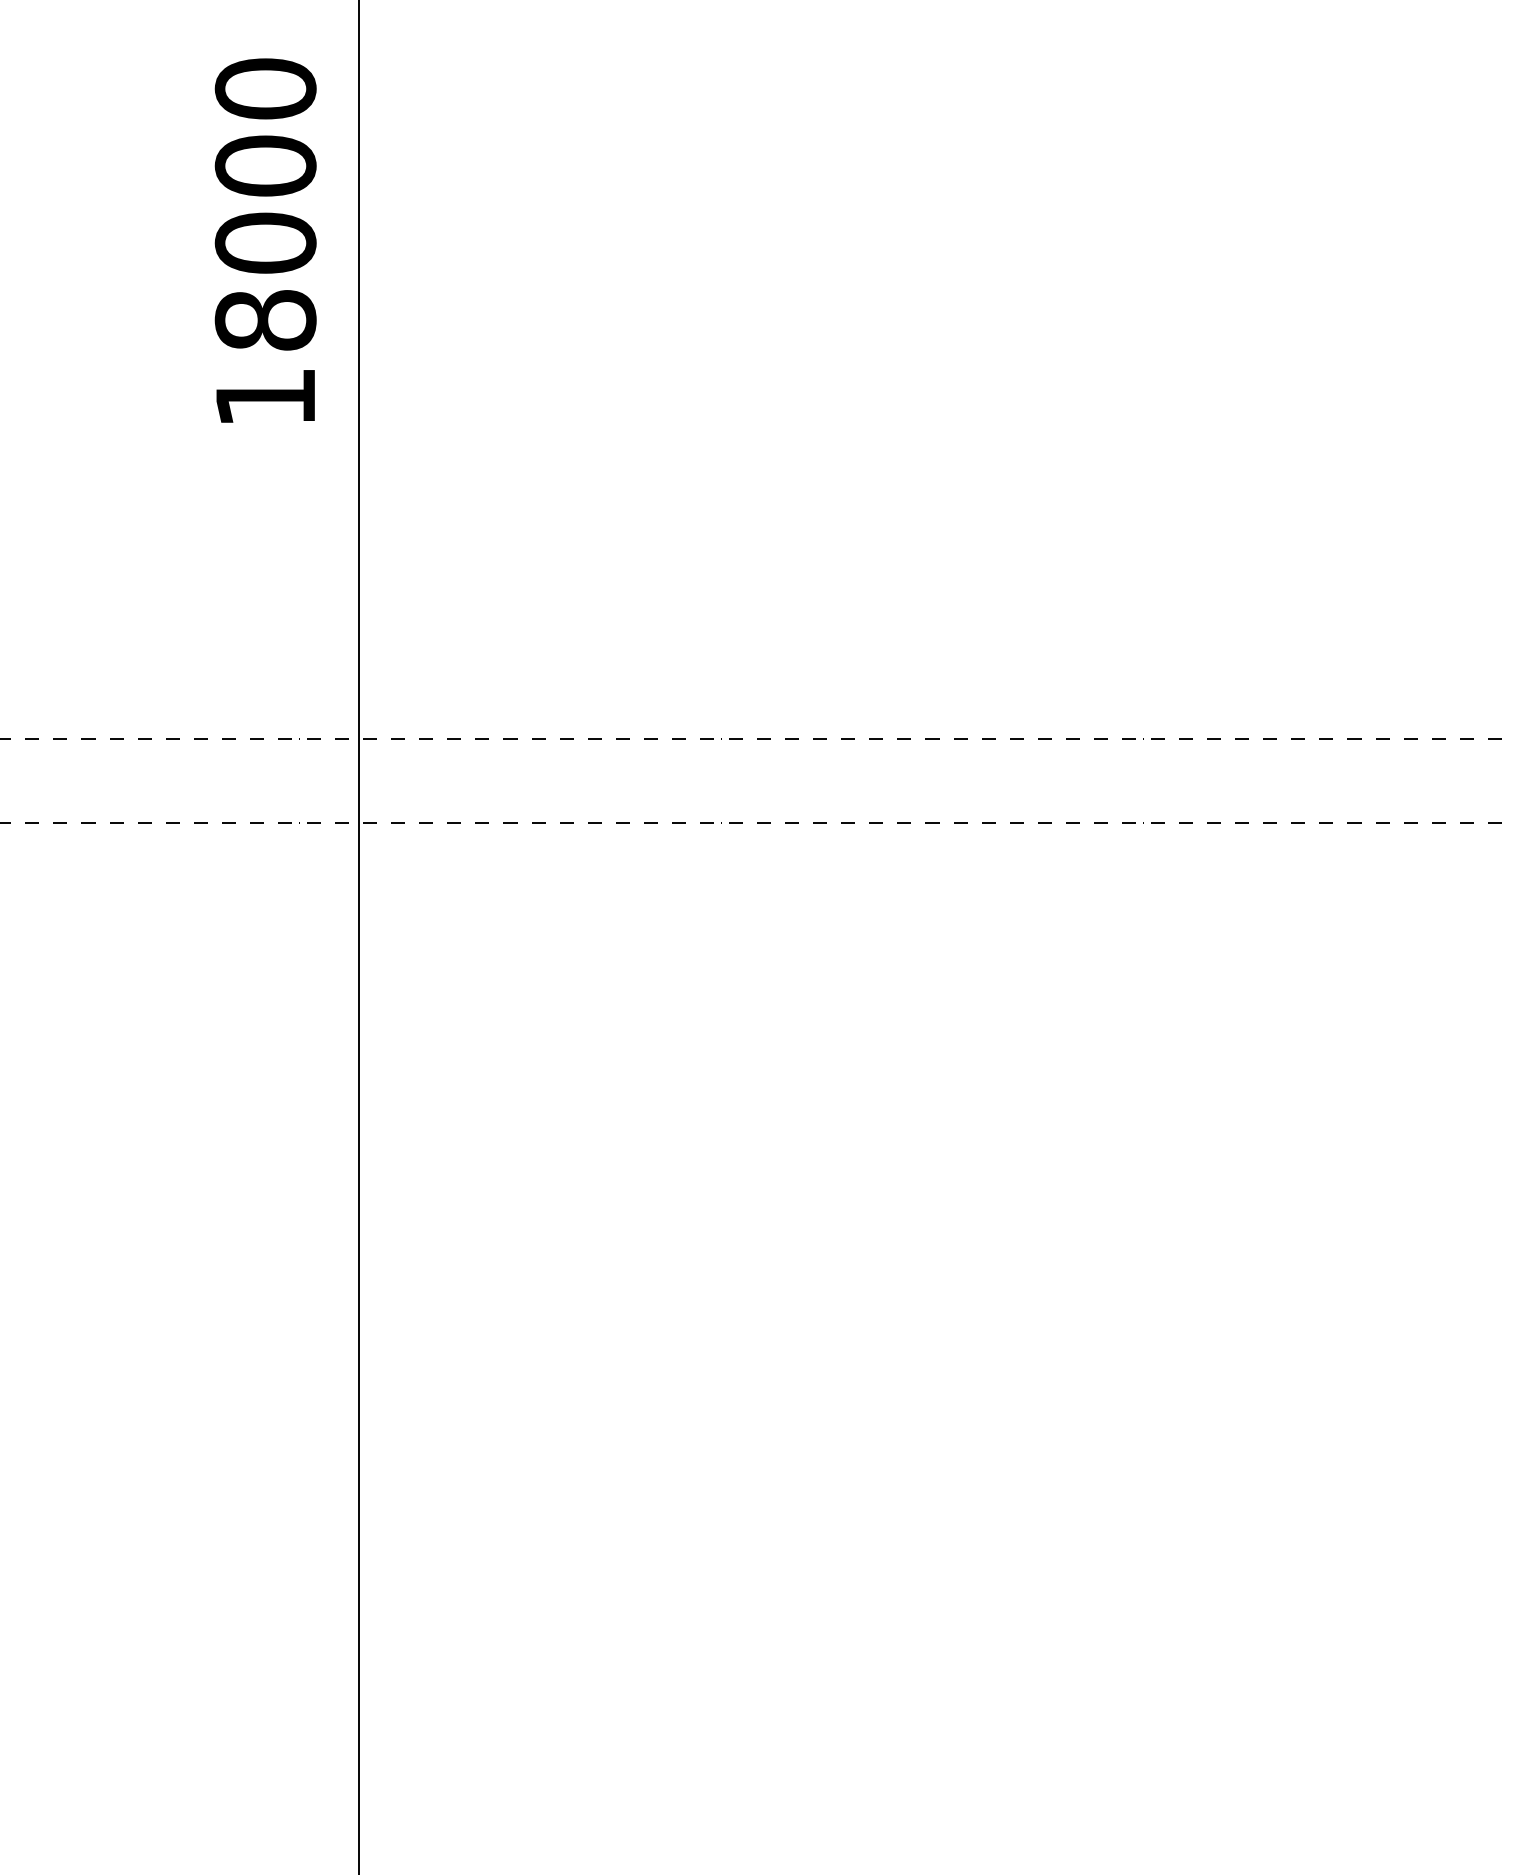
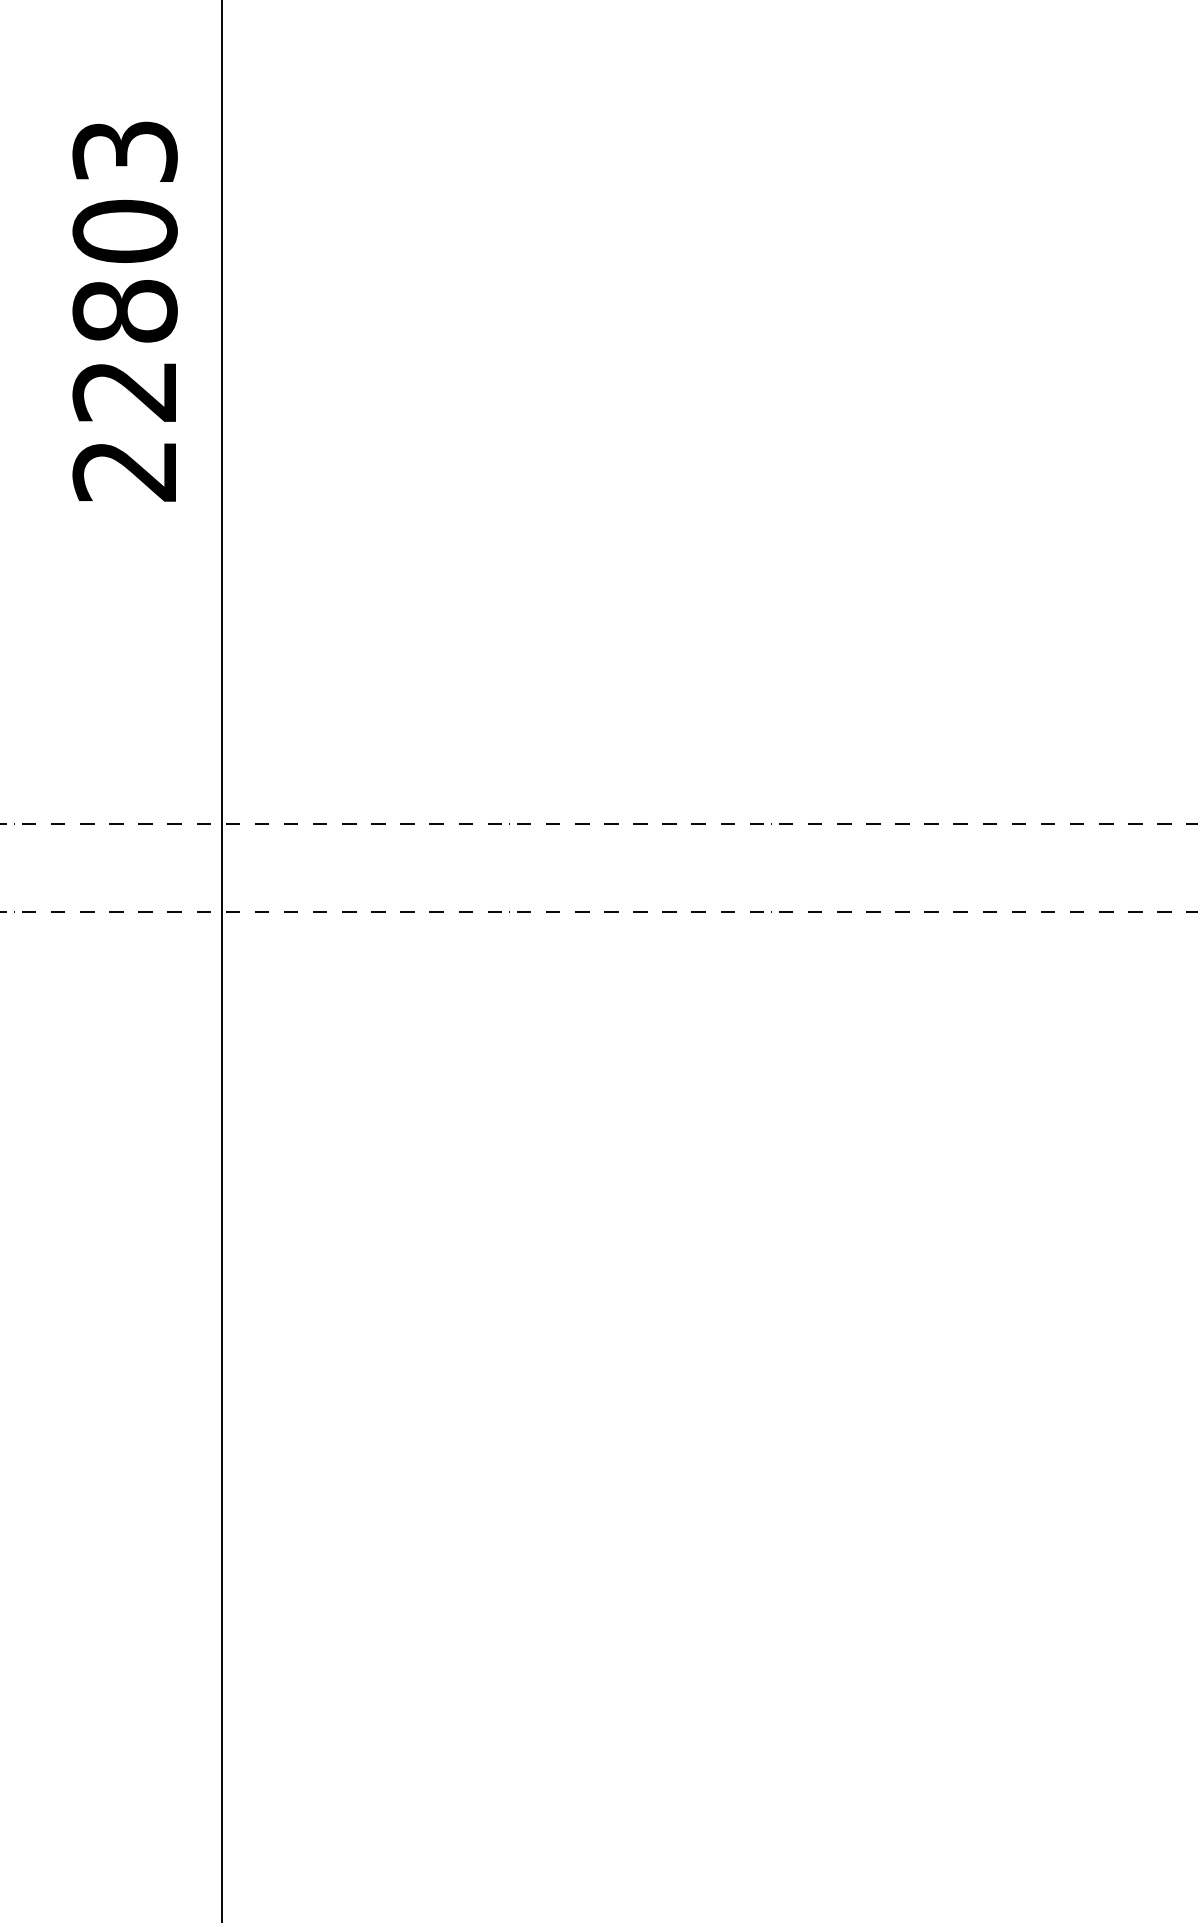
text: (265, 242) -> (124, 310), 18000 -> 22803

